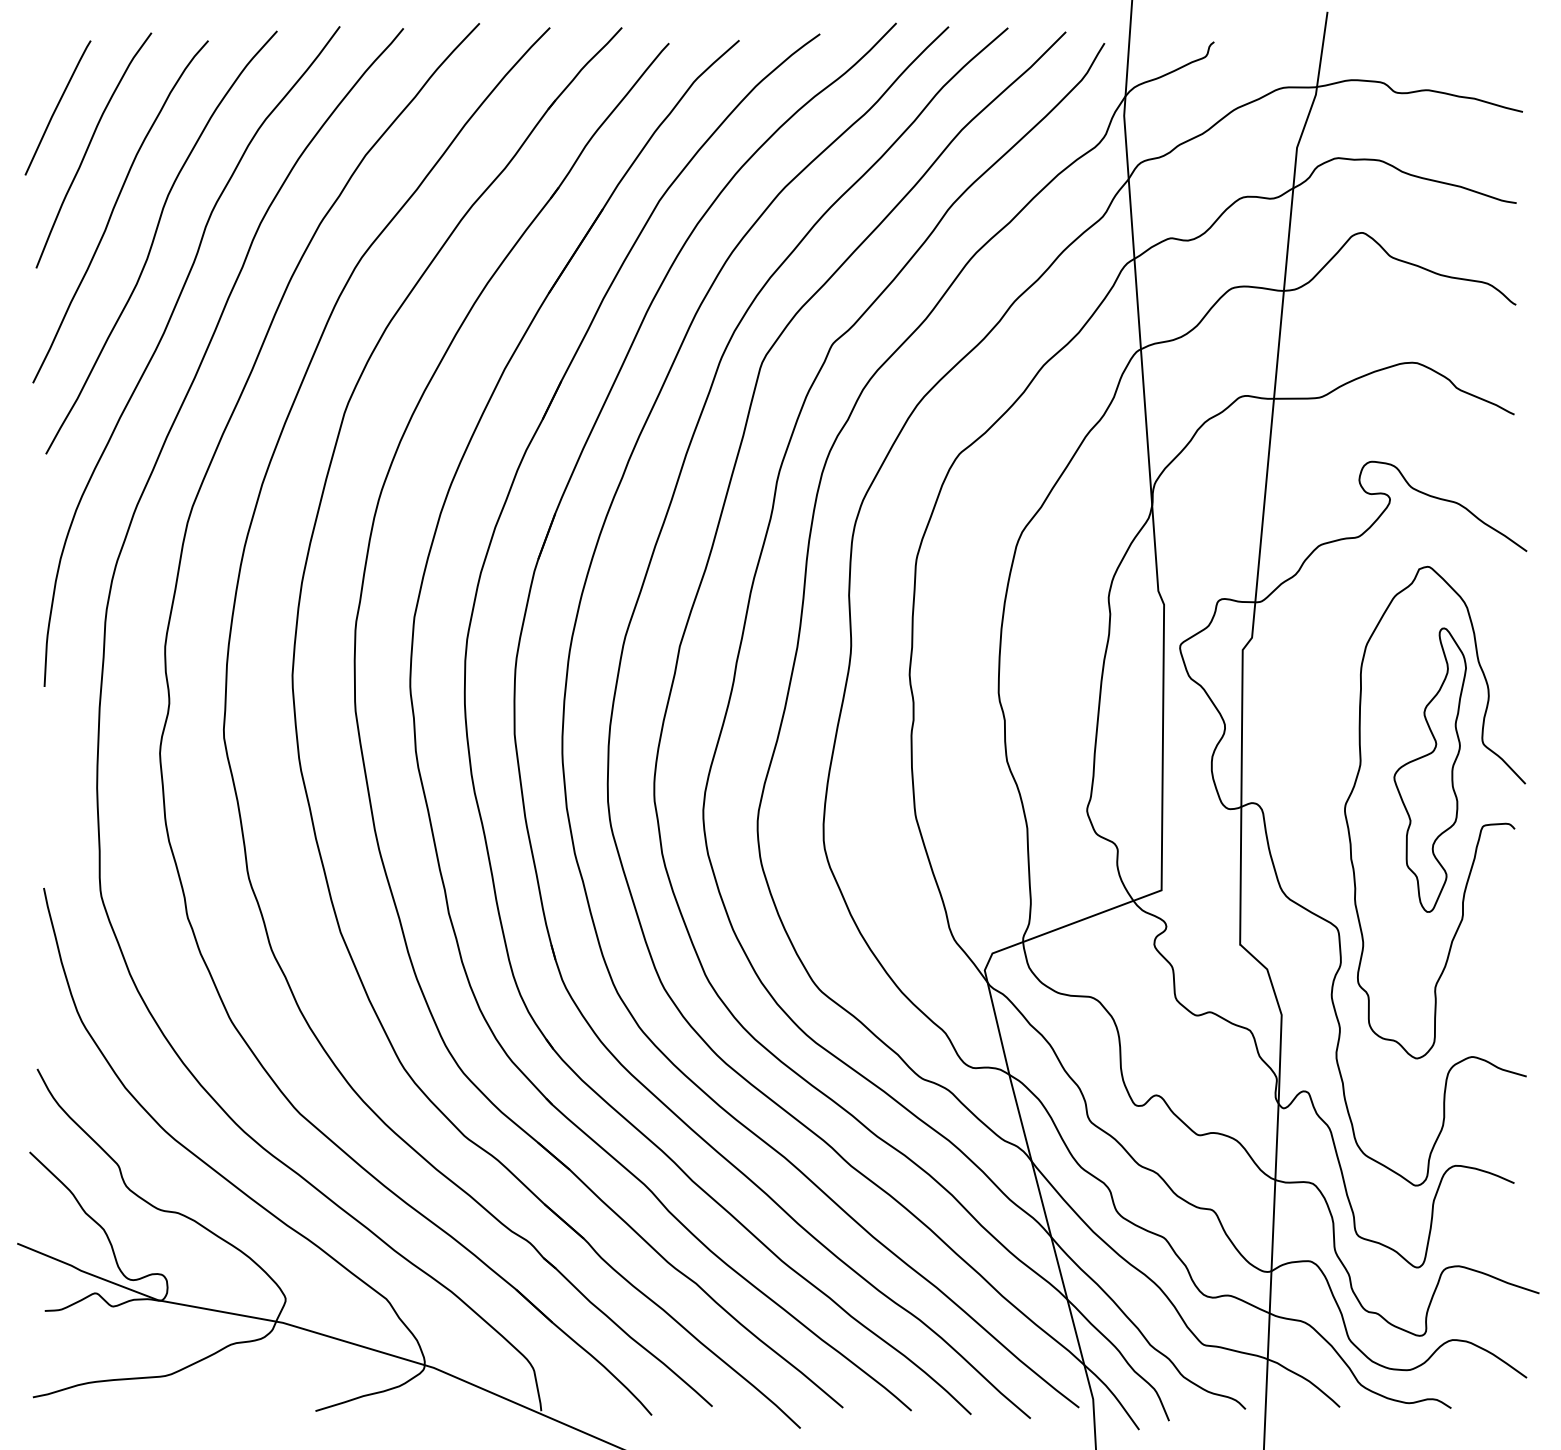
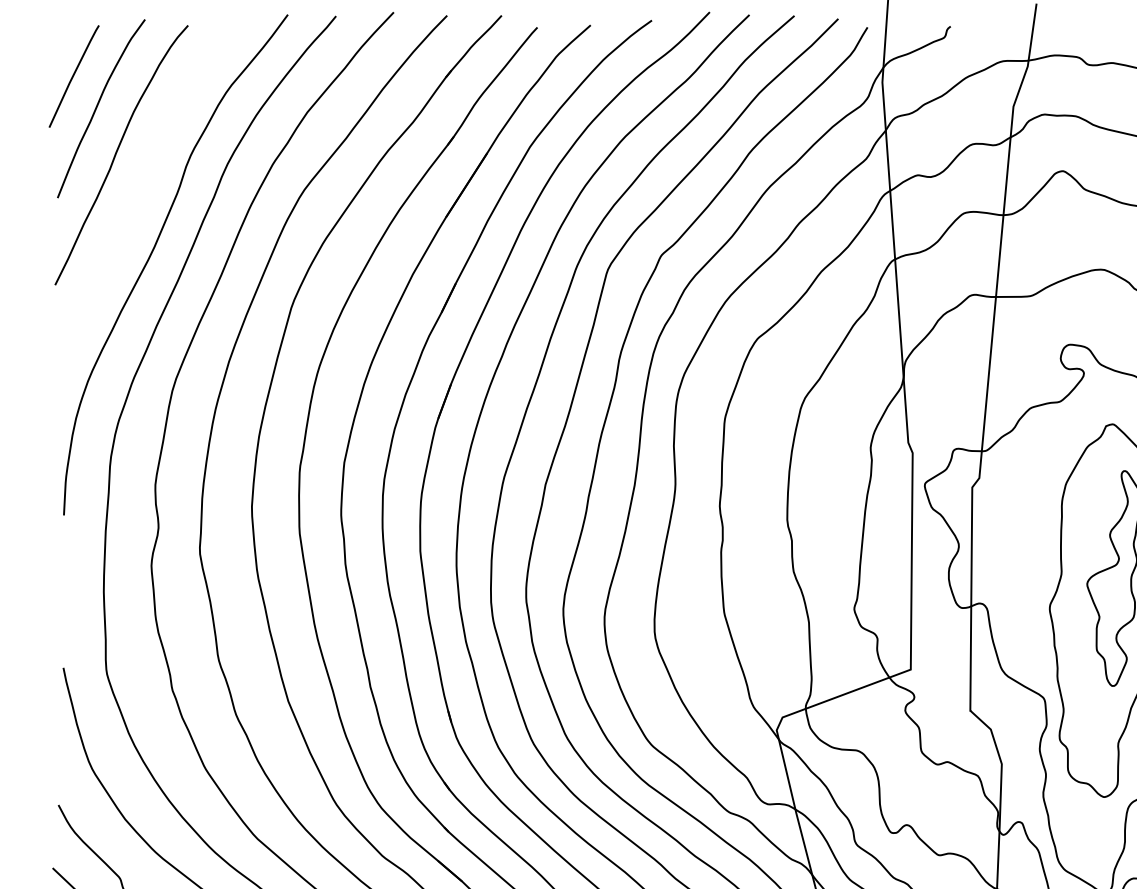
curve: (154, 240) -> (147, 176), removed

